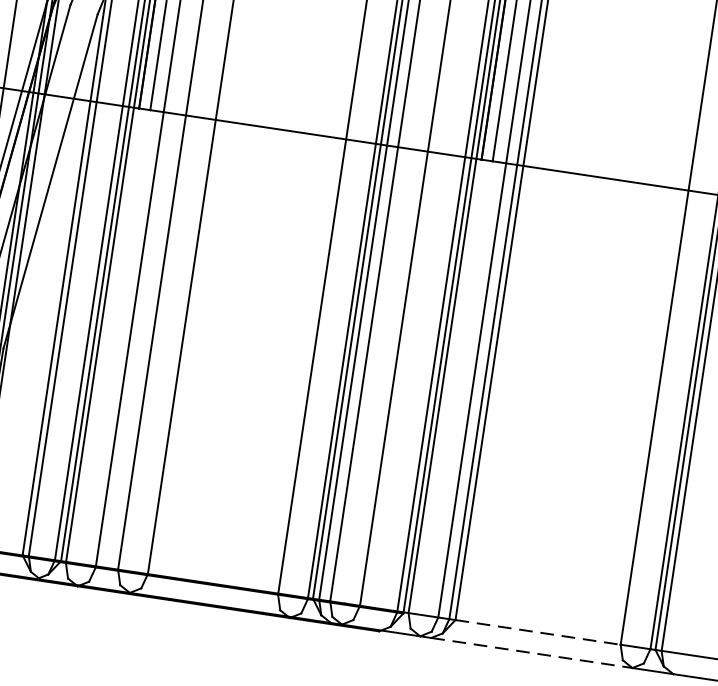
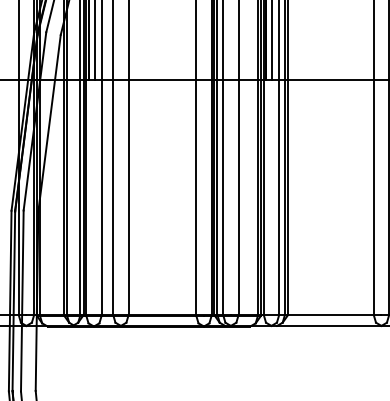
line: (537, 631) -> (330, 314), dashed -> solid
line: (532, 652) -> (329, 325), dashed -> solid

